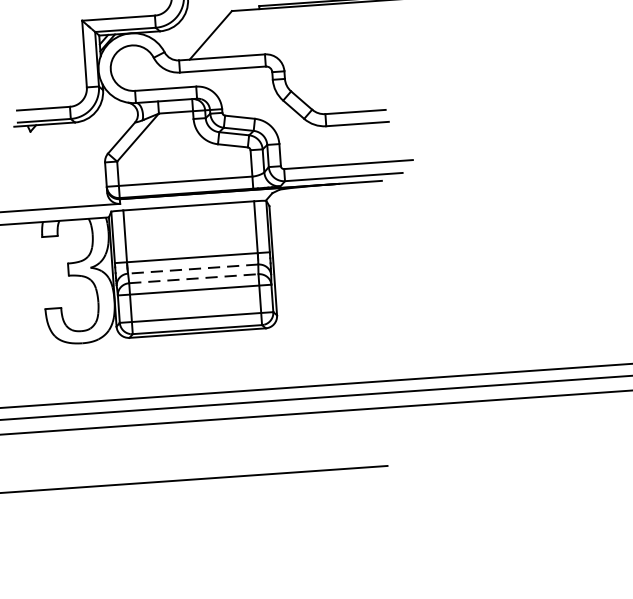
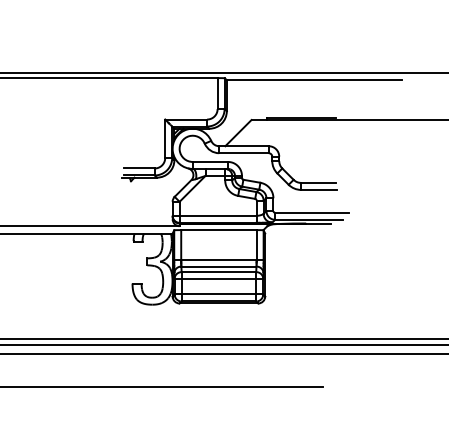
line: (192, 269) -> (218, 266), dashed -> solid
line: (194, 279) -> (219, 272), dashed -> solid

